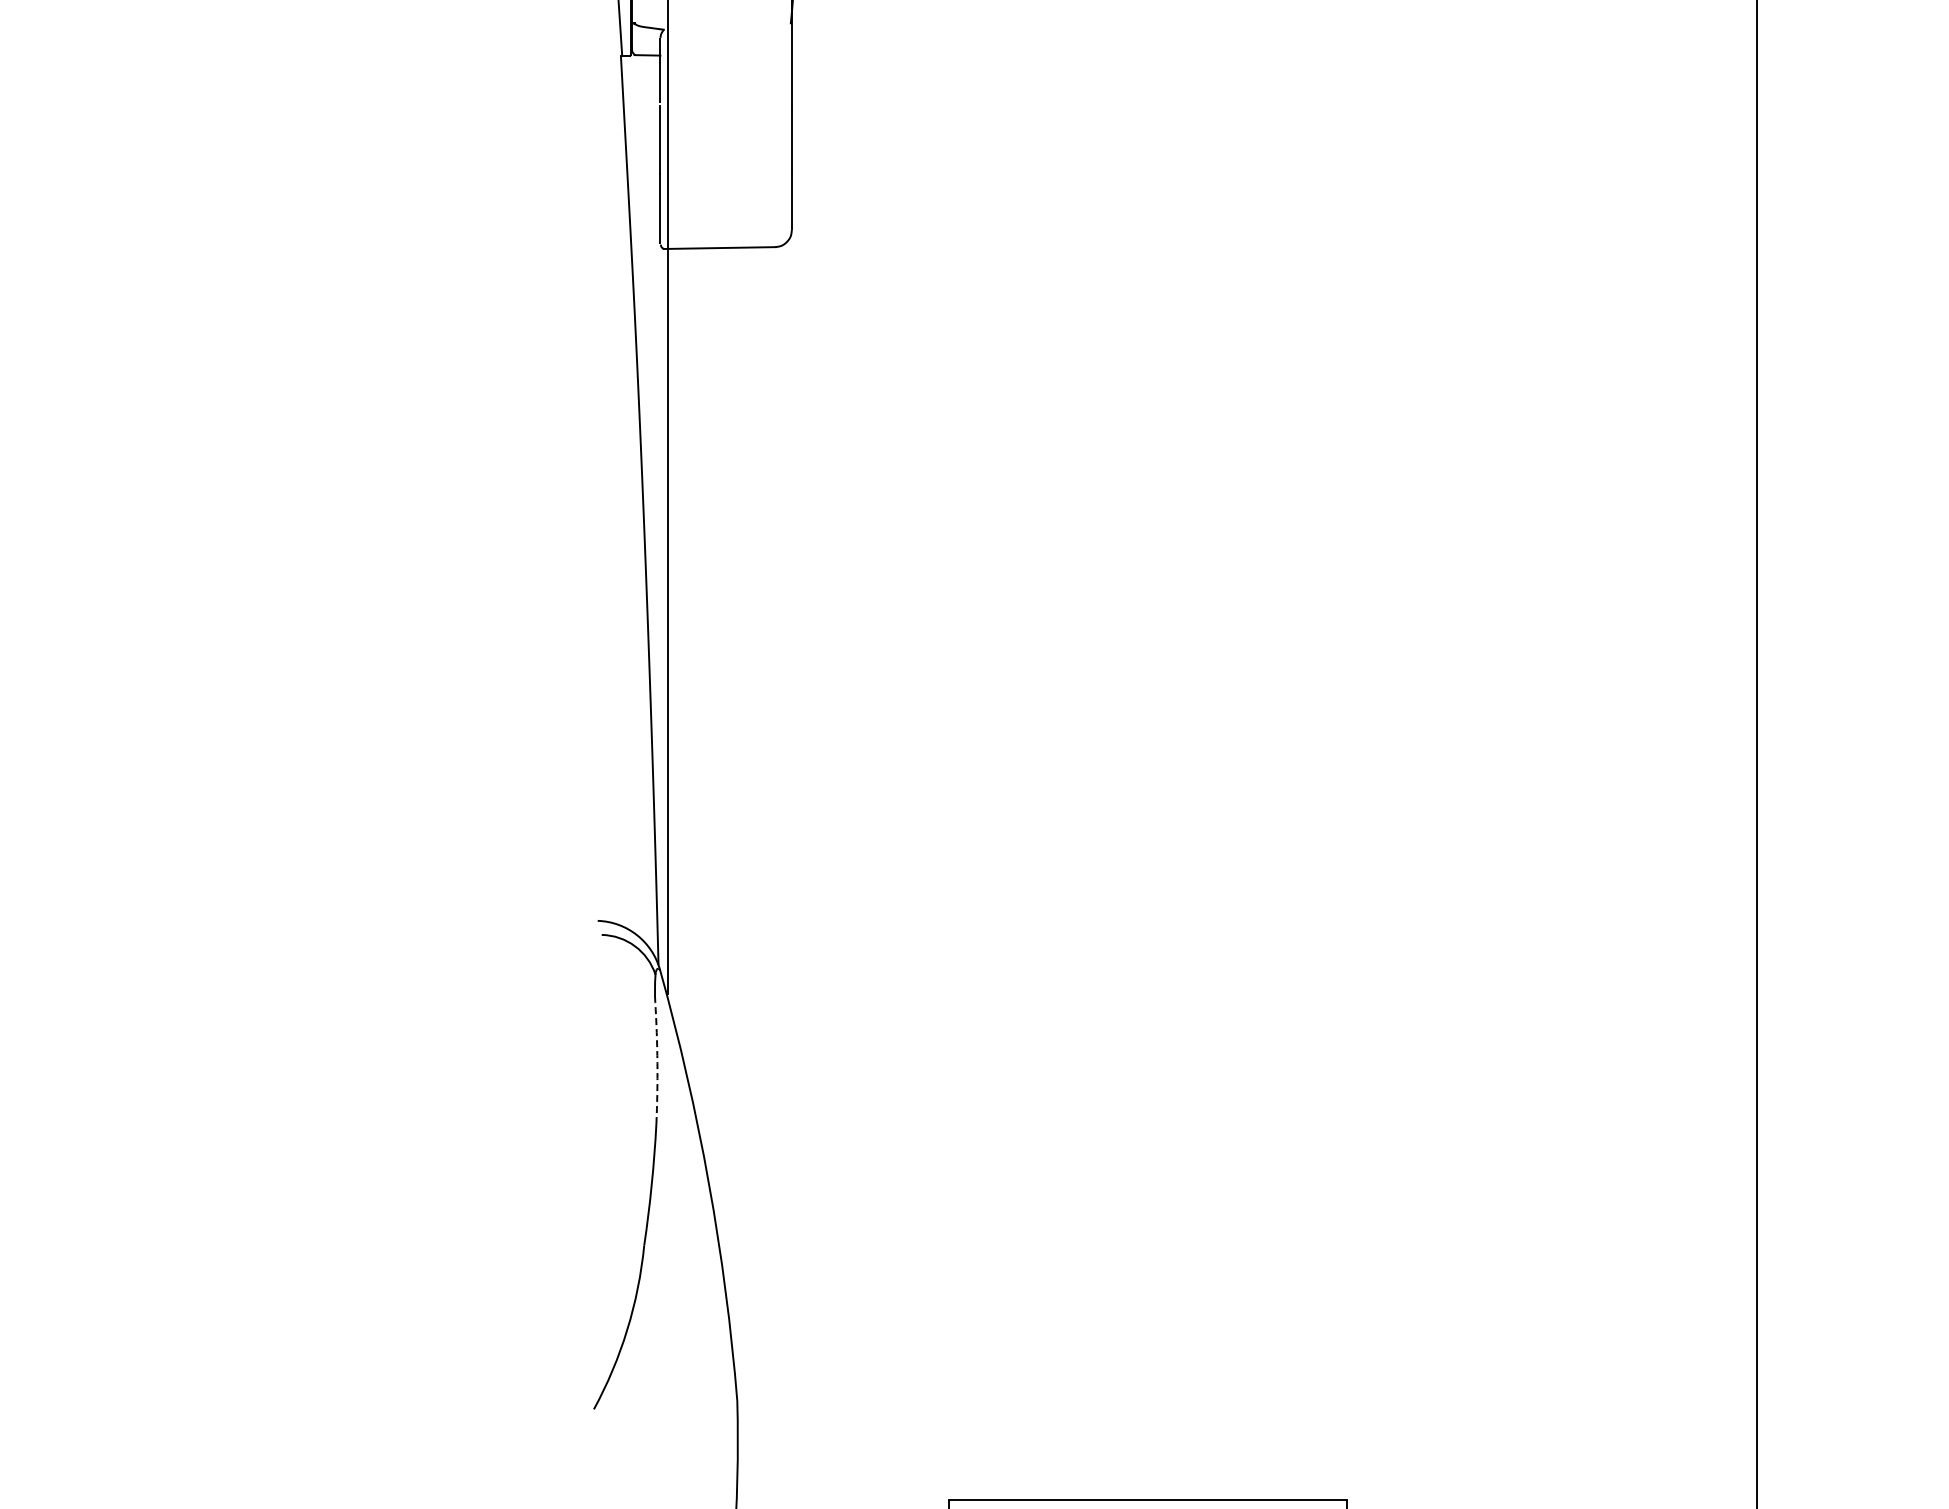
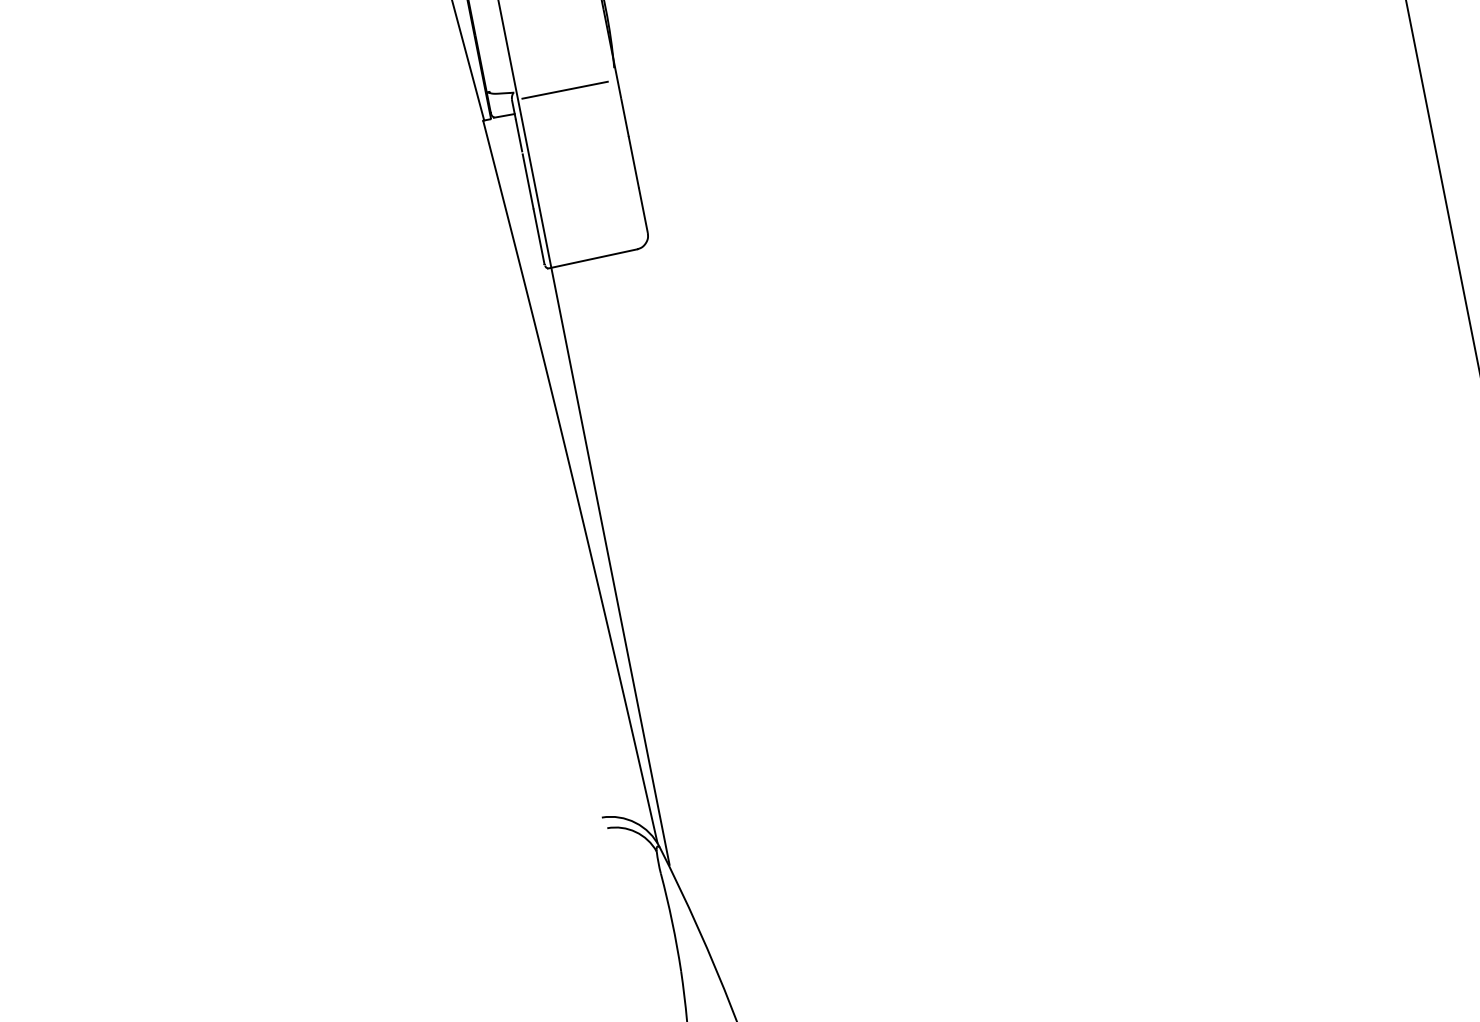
line: (726, 39) -> (565, 90), added
arc: (657, 1063) -> (672, 922), dashed -> solid

